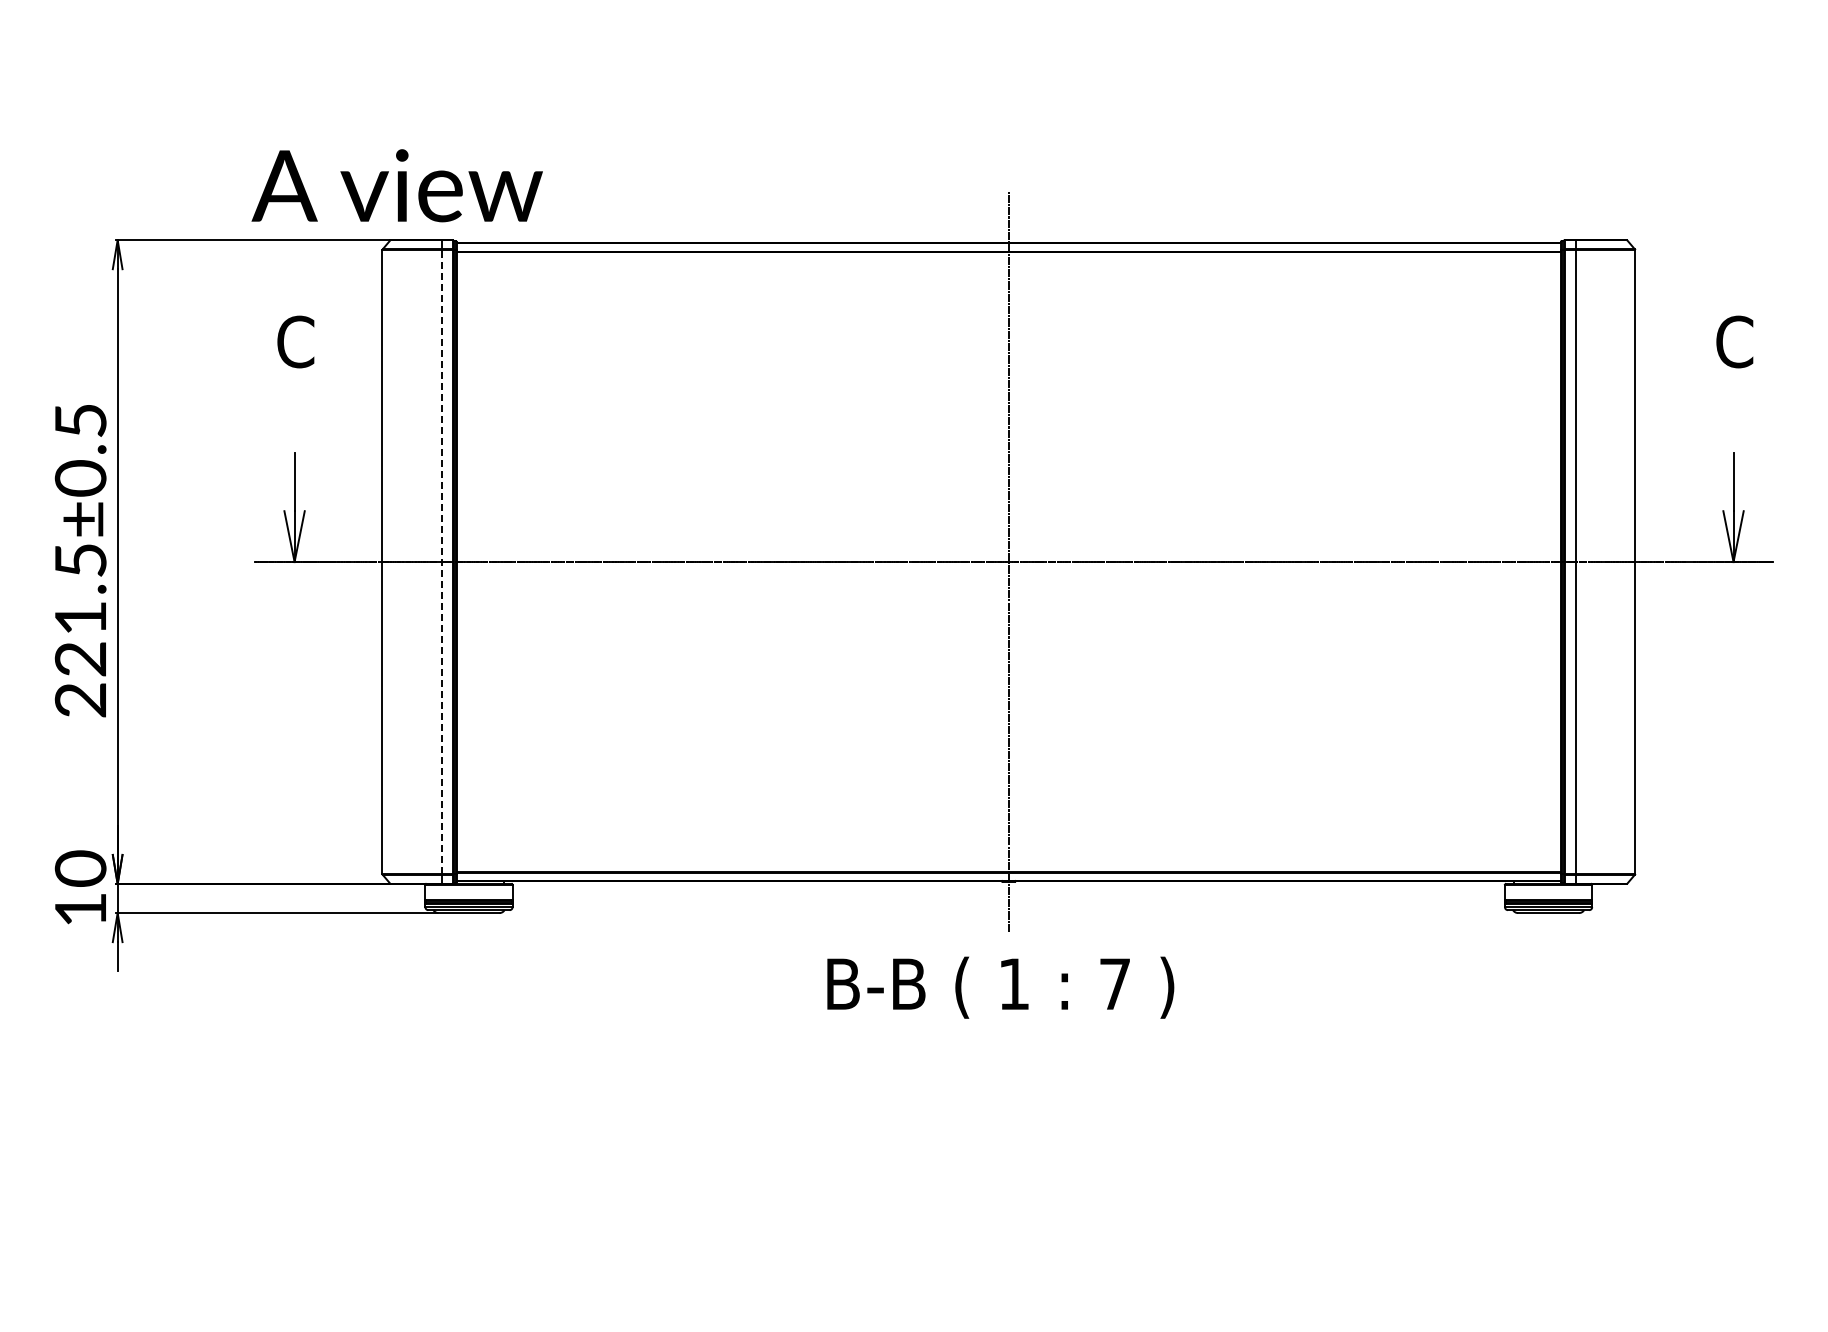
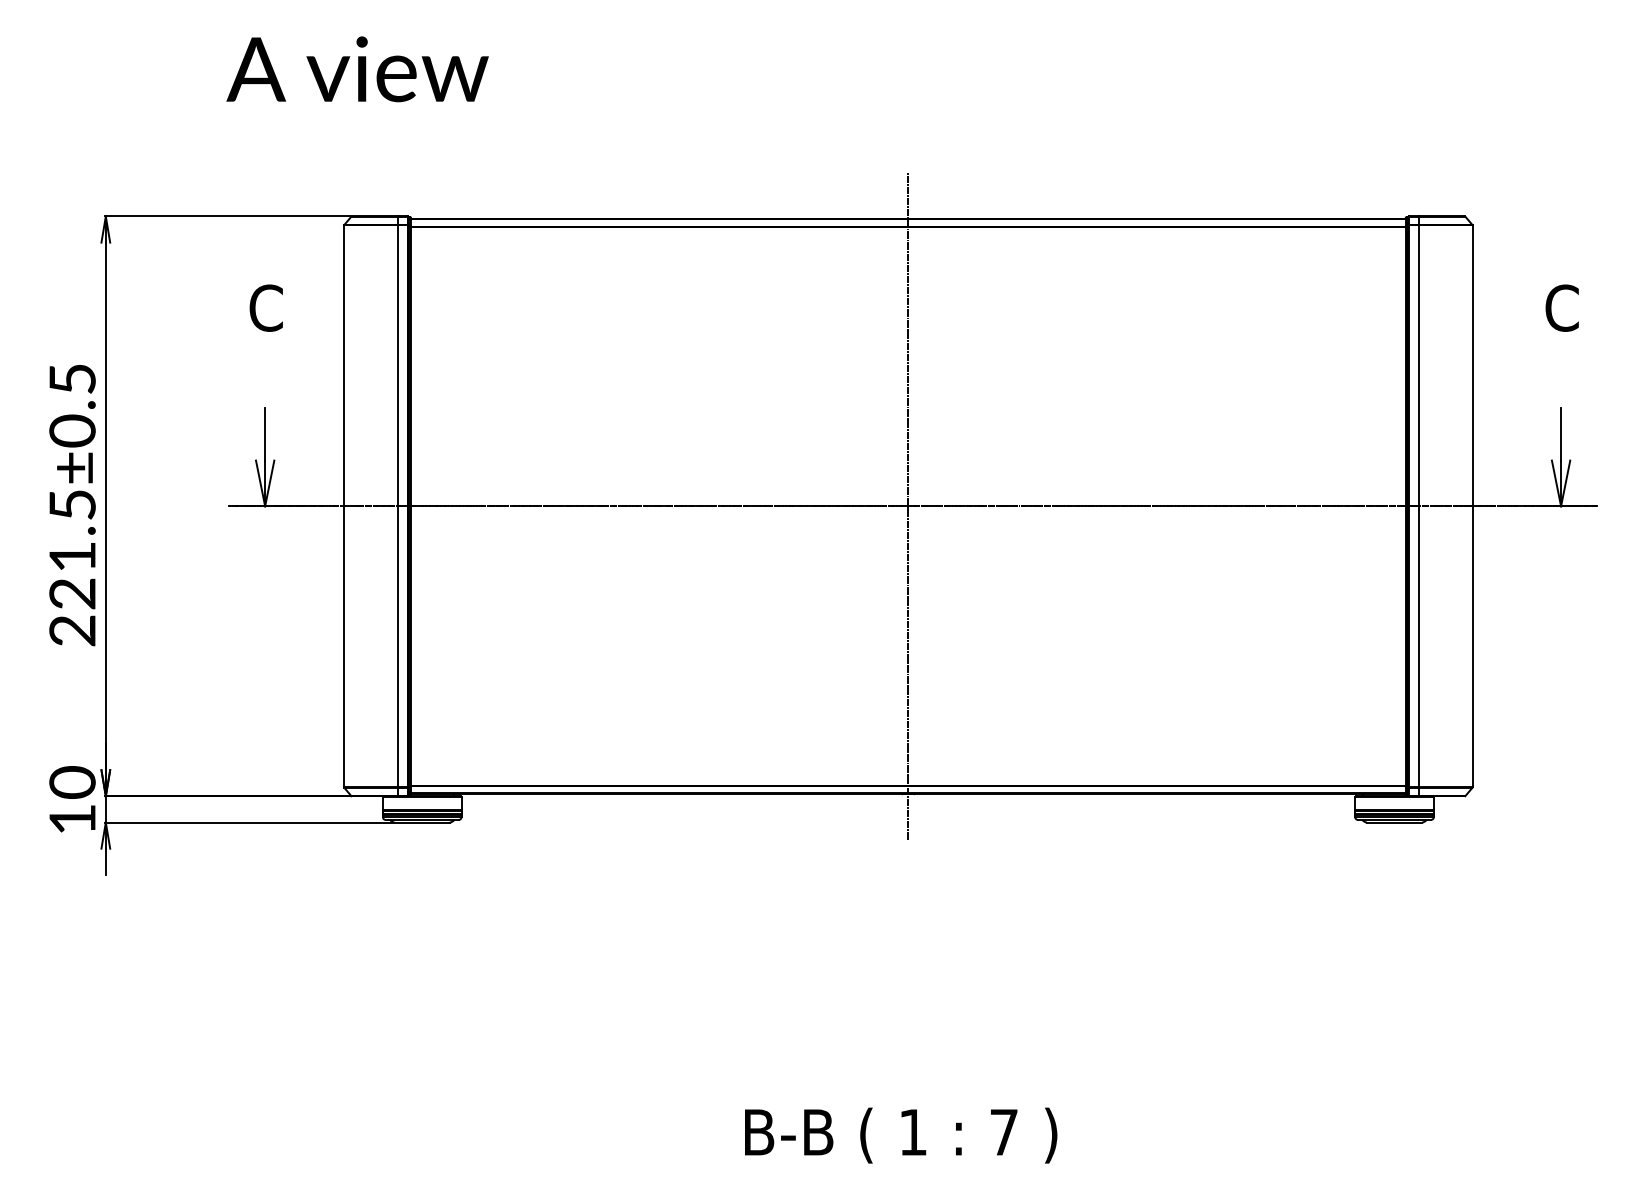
text: (396, 185) -> (356, 69), moved
line: (441, 561) -> (397, 505), dashed -> solid
text: (1000, 987) -> (900, 1135), moved

